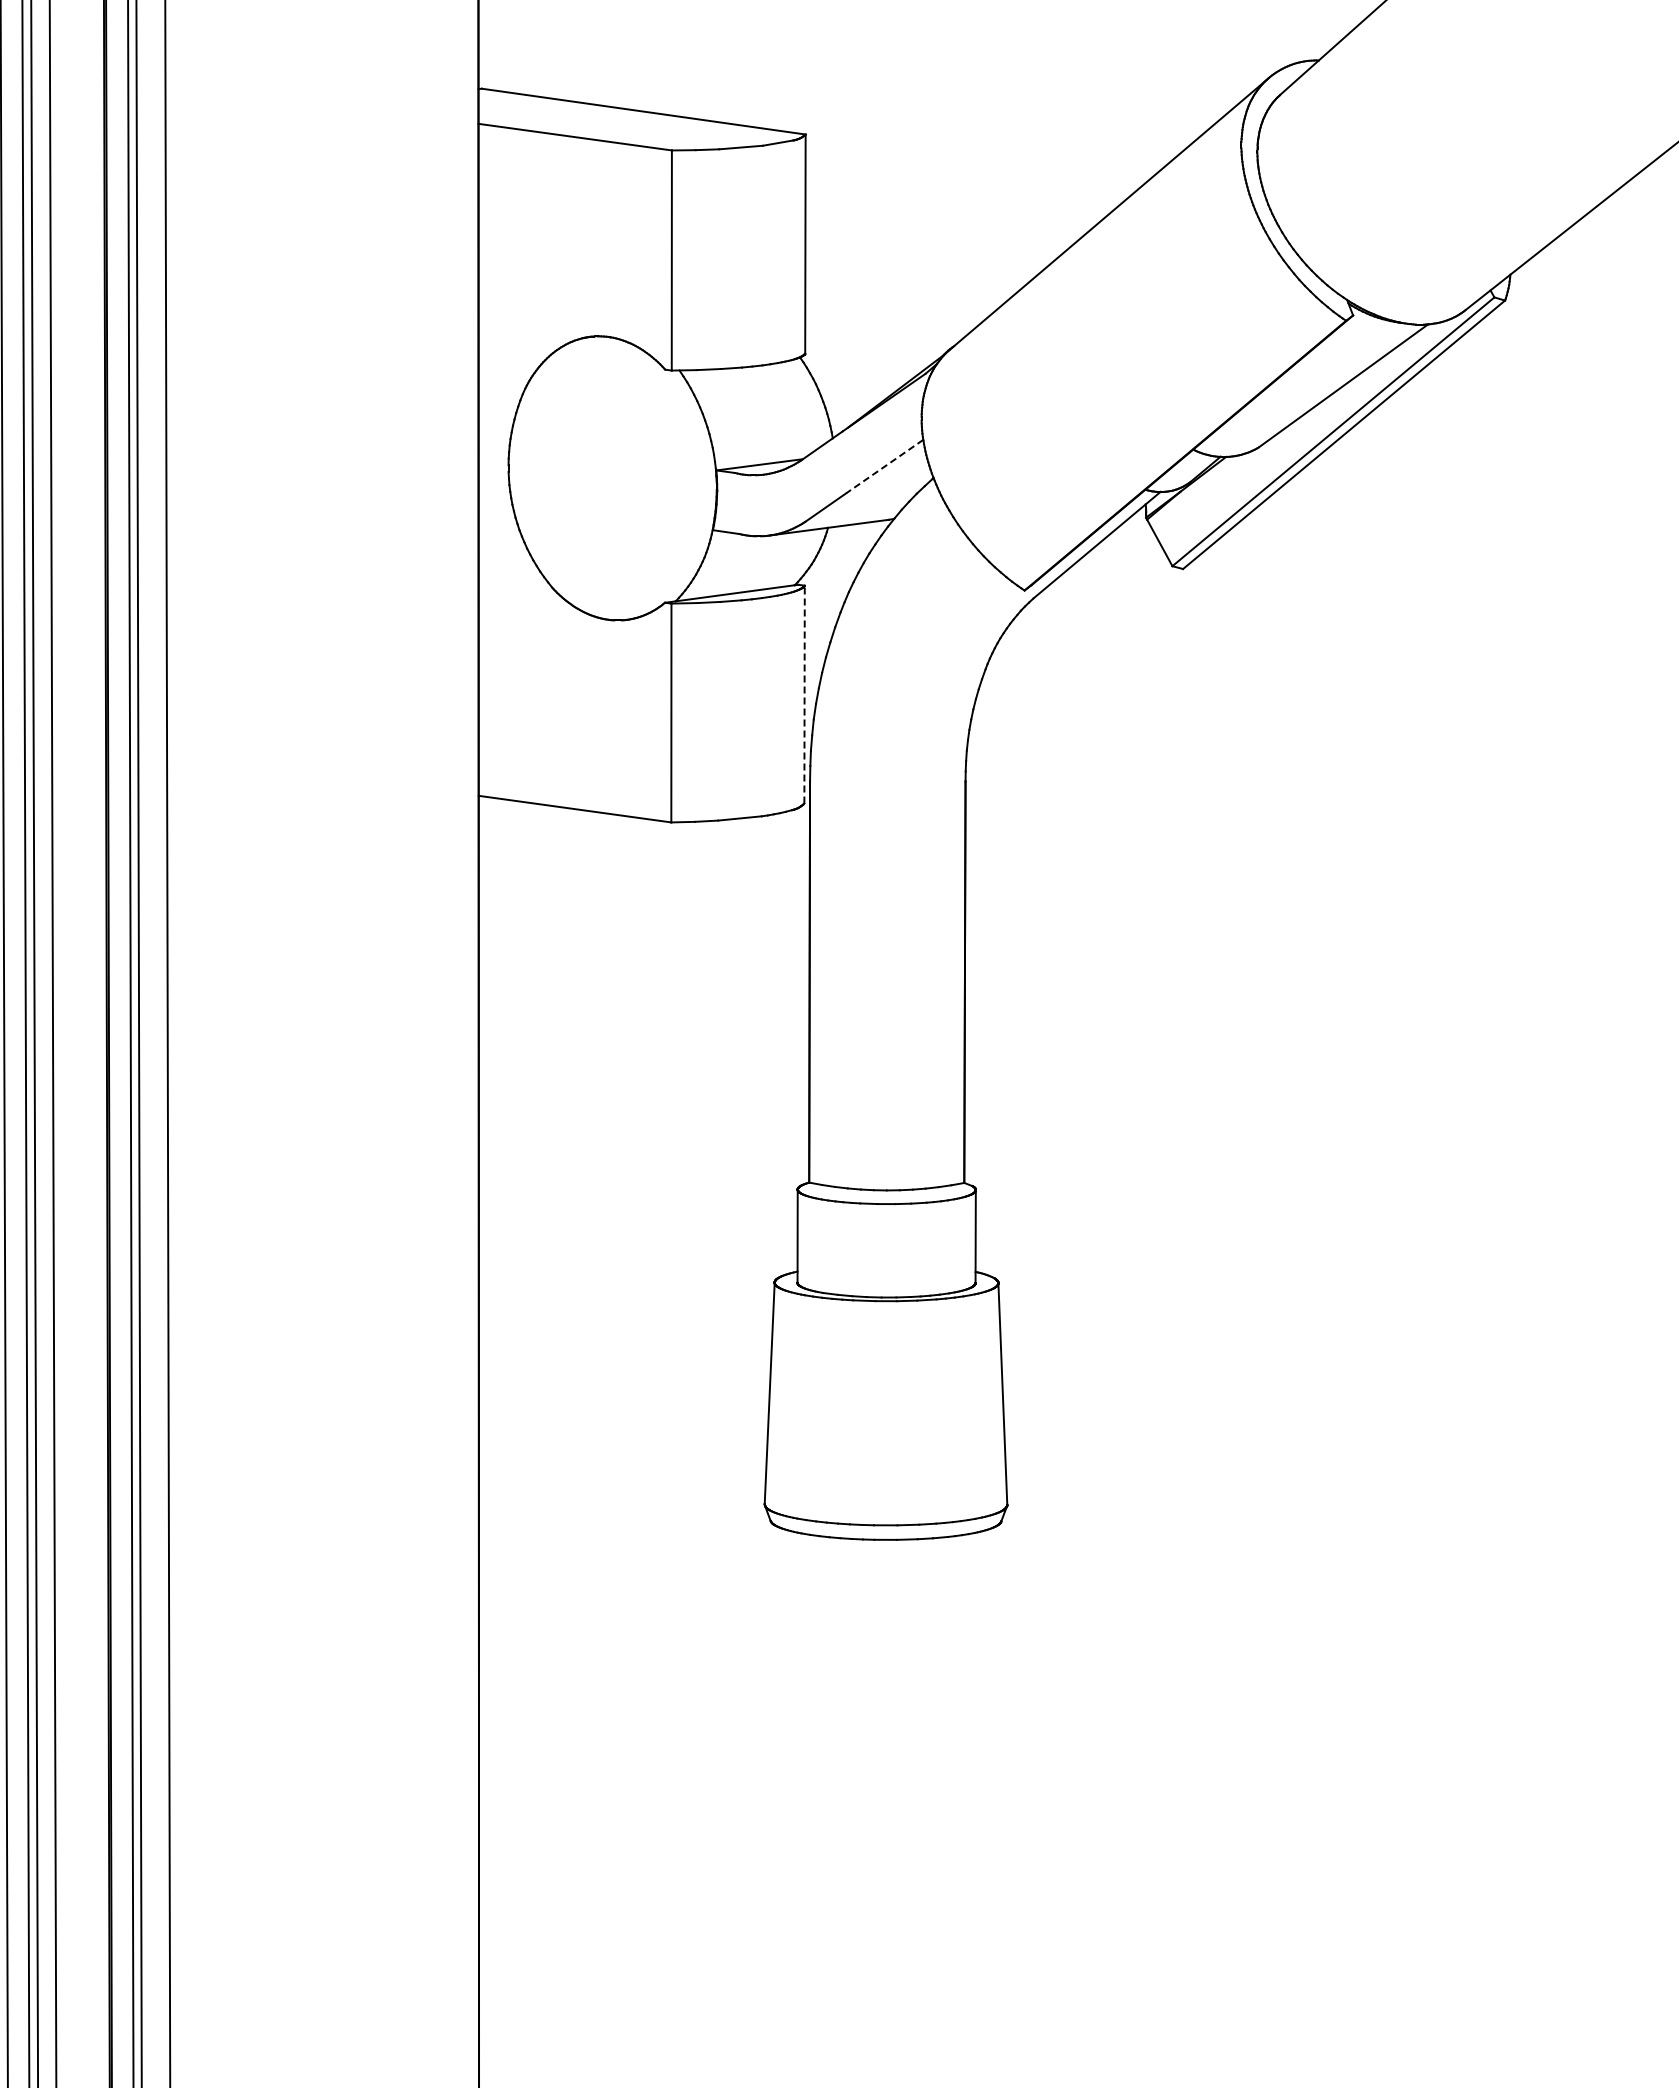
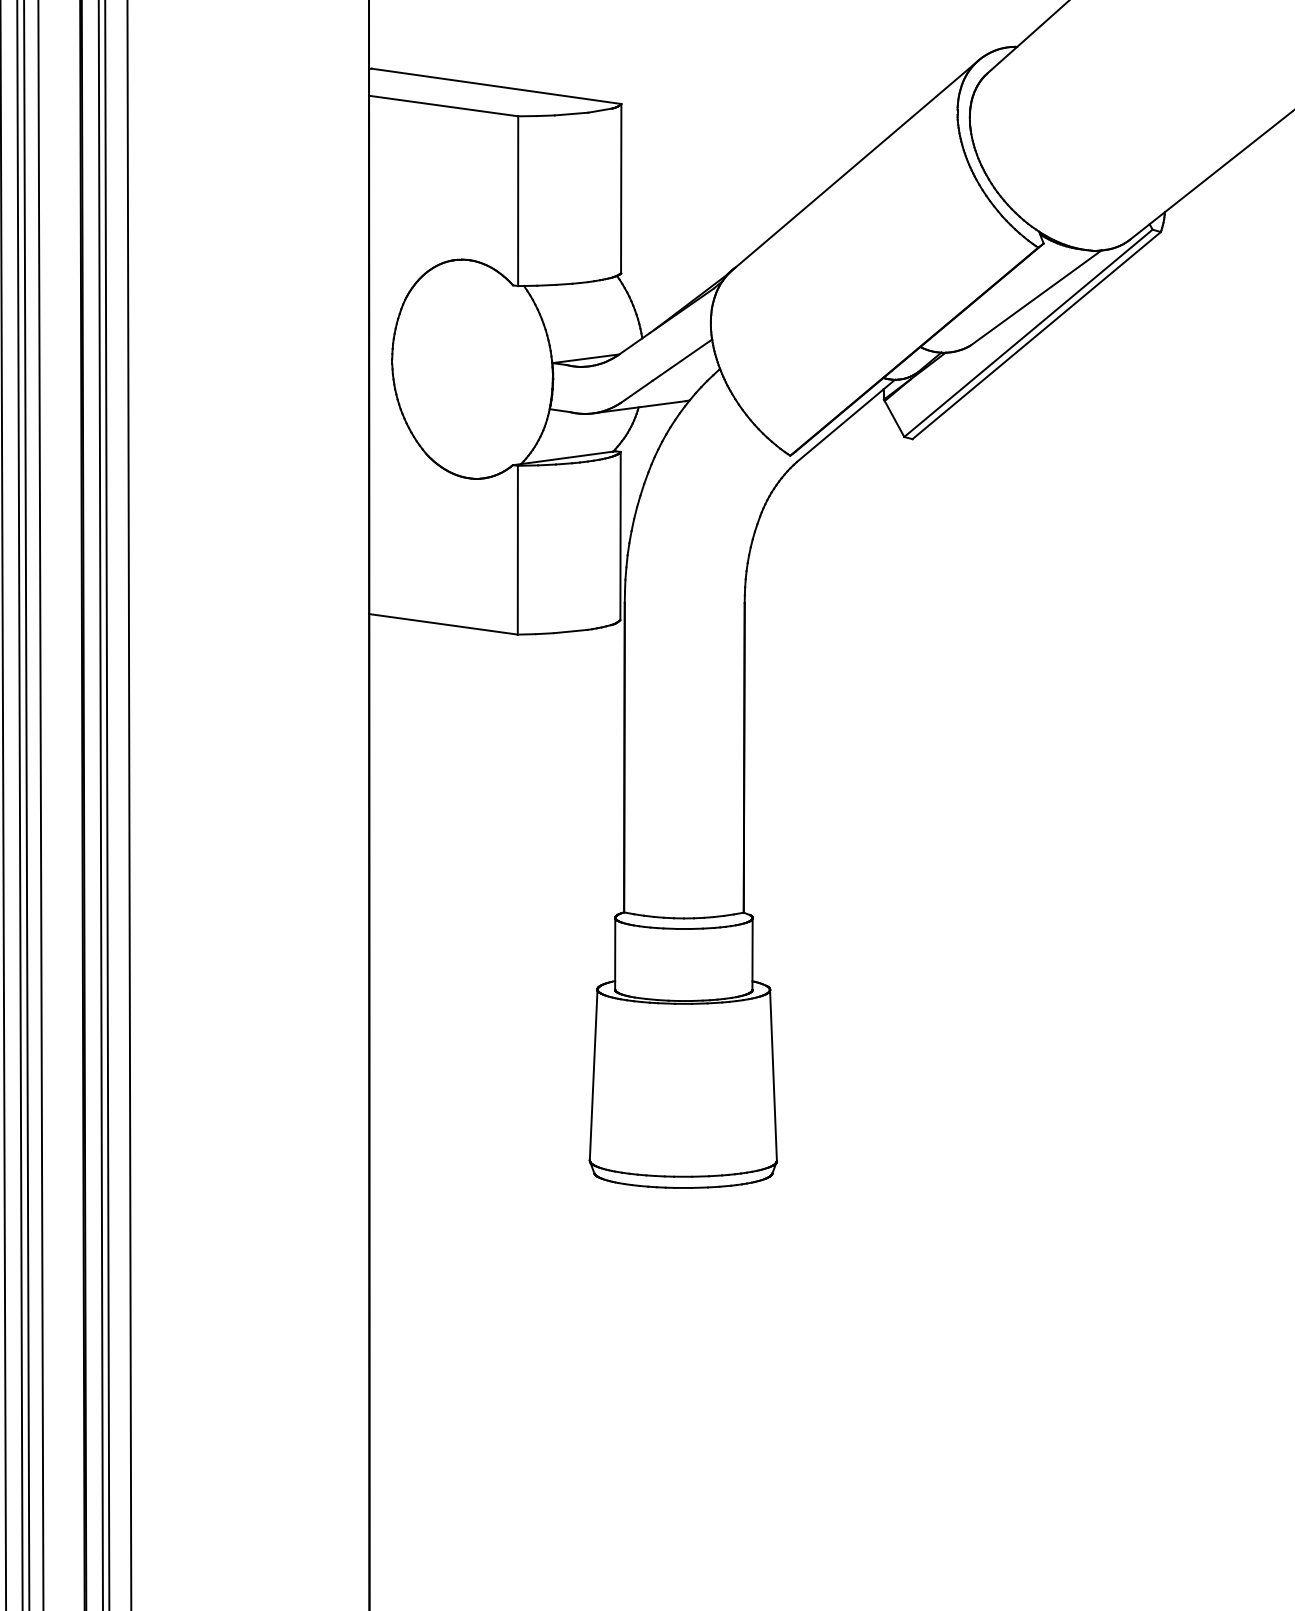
line: (884, 466) -> (682, 360), dashed -> solid
line: (804, 694) -> (620, 535), dashed -> solid

